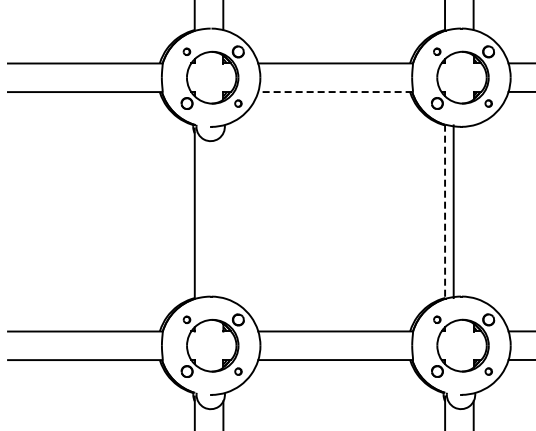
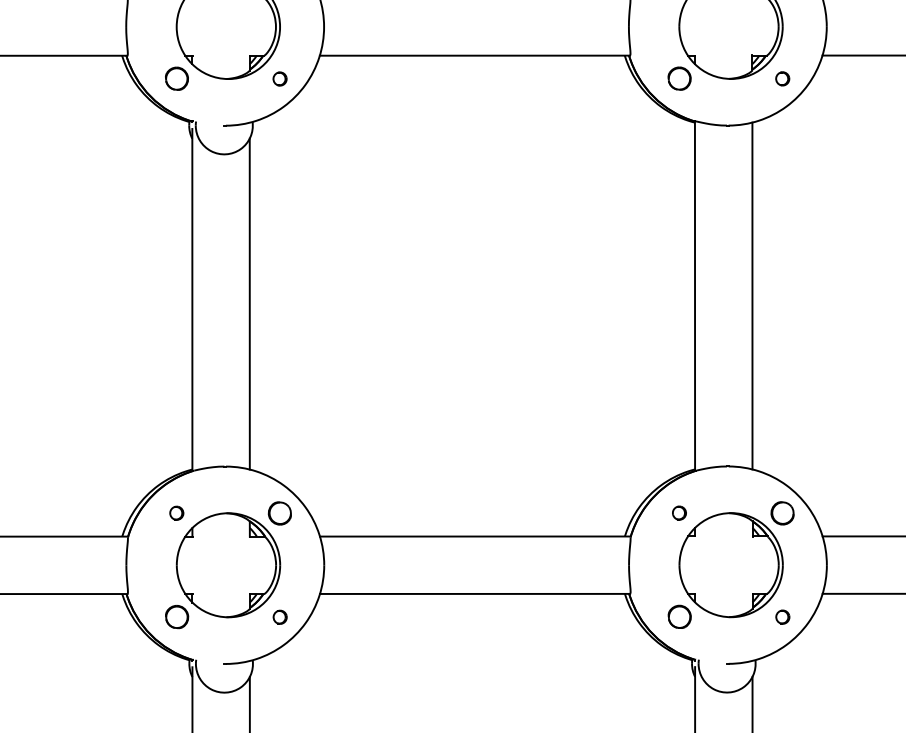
line: (334, 92) -> (472, 56), dashed -> solid
line: (445, 211) -> (695, 295), dashed -> solid
line: (453, 211) -> (752, 295), moved
line: (223, 215) -> (250, 303), added

